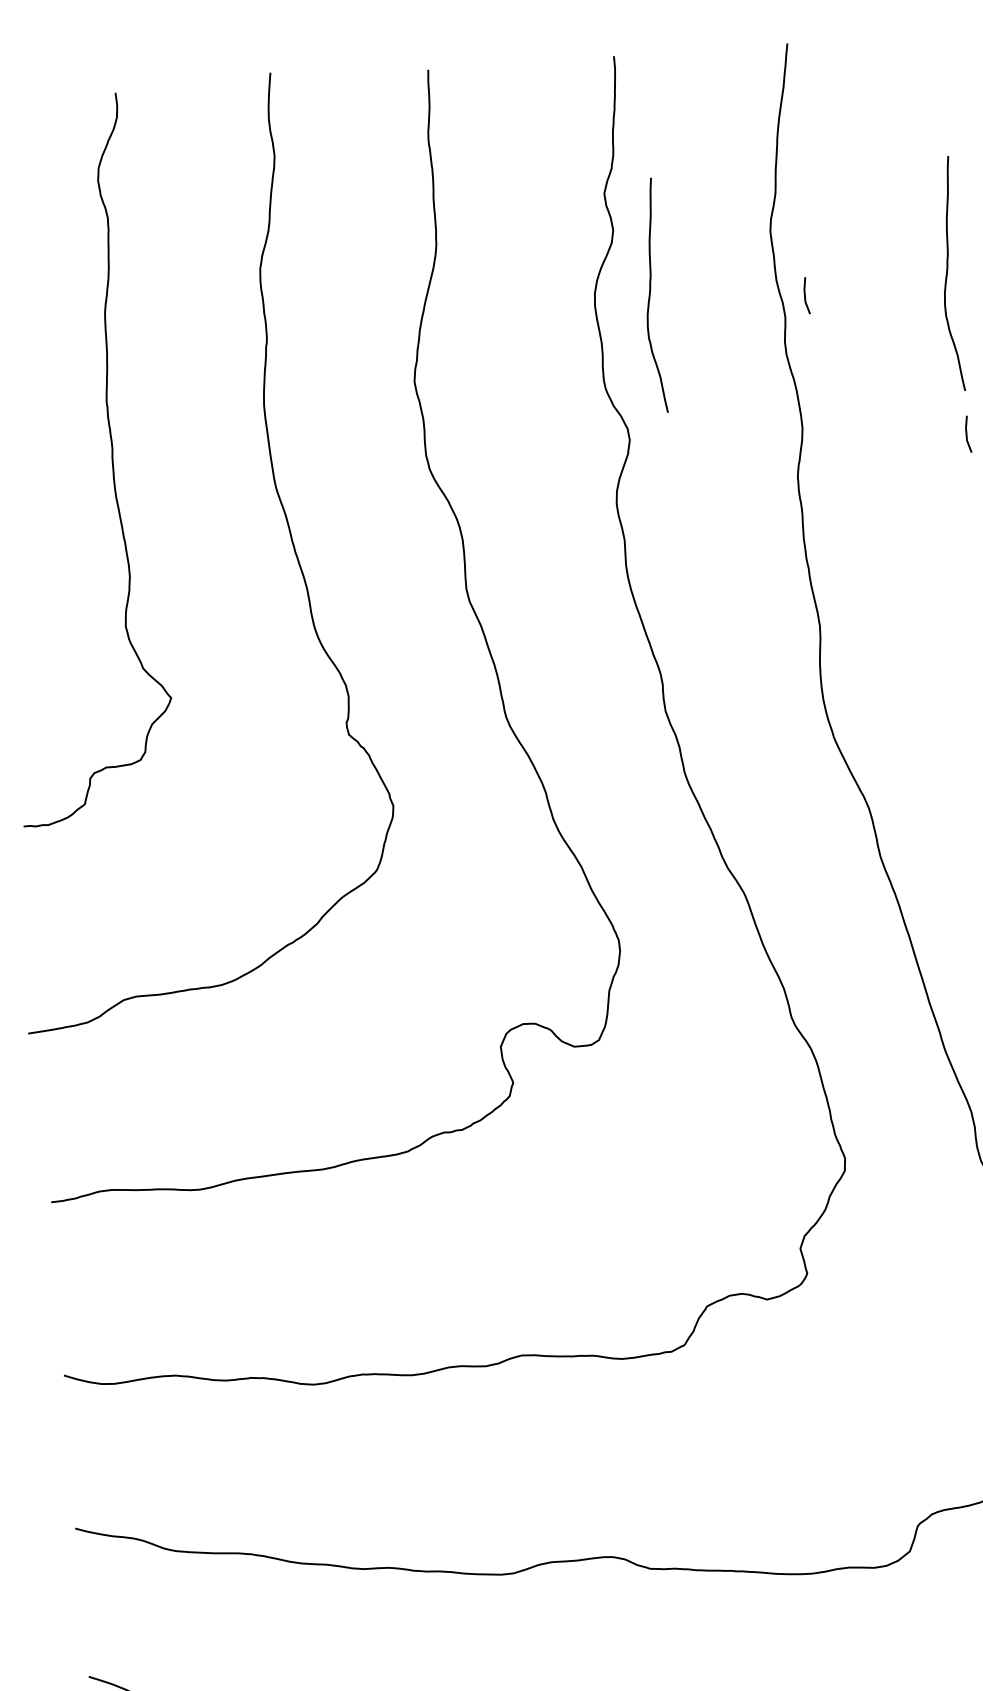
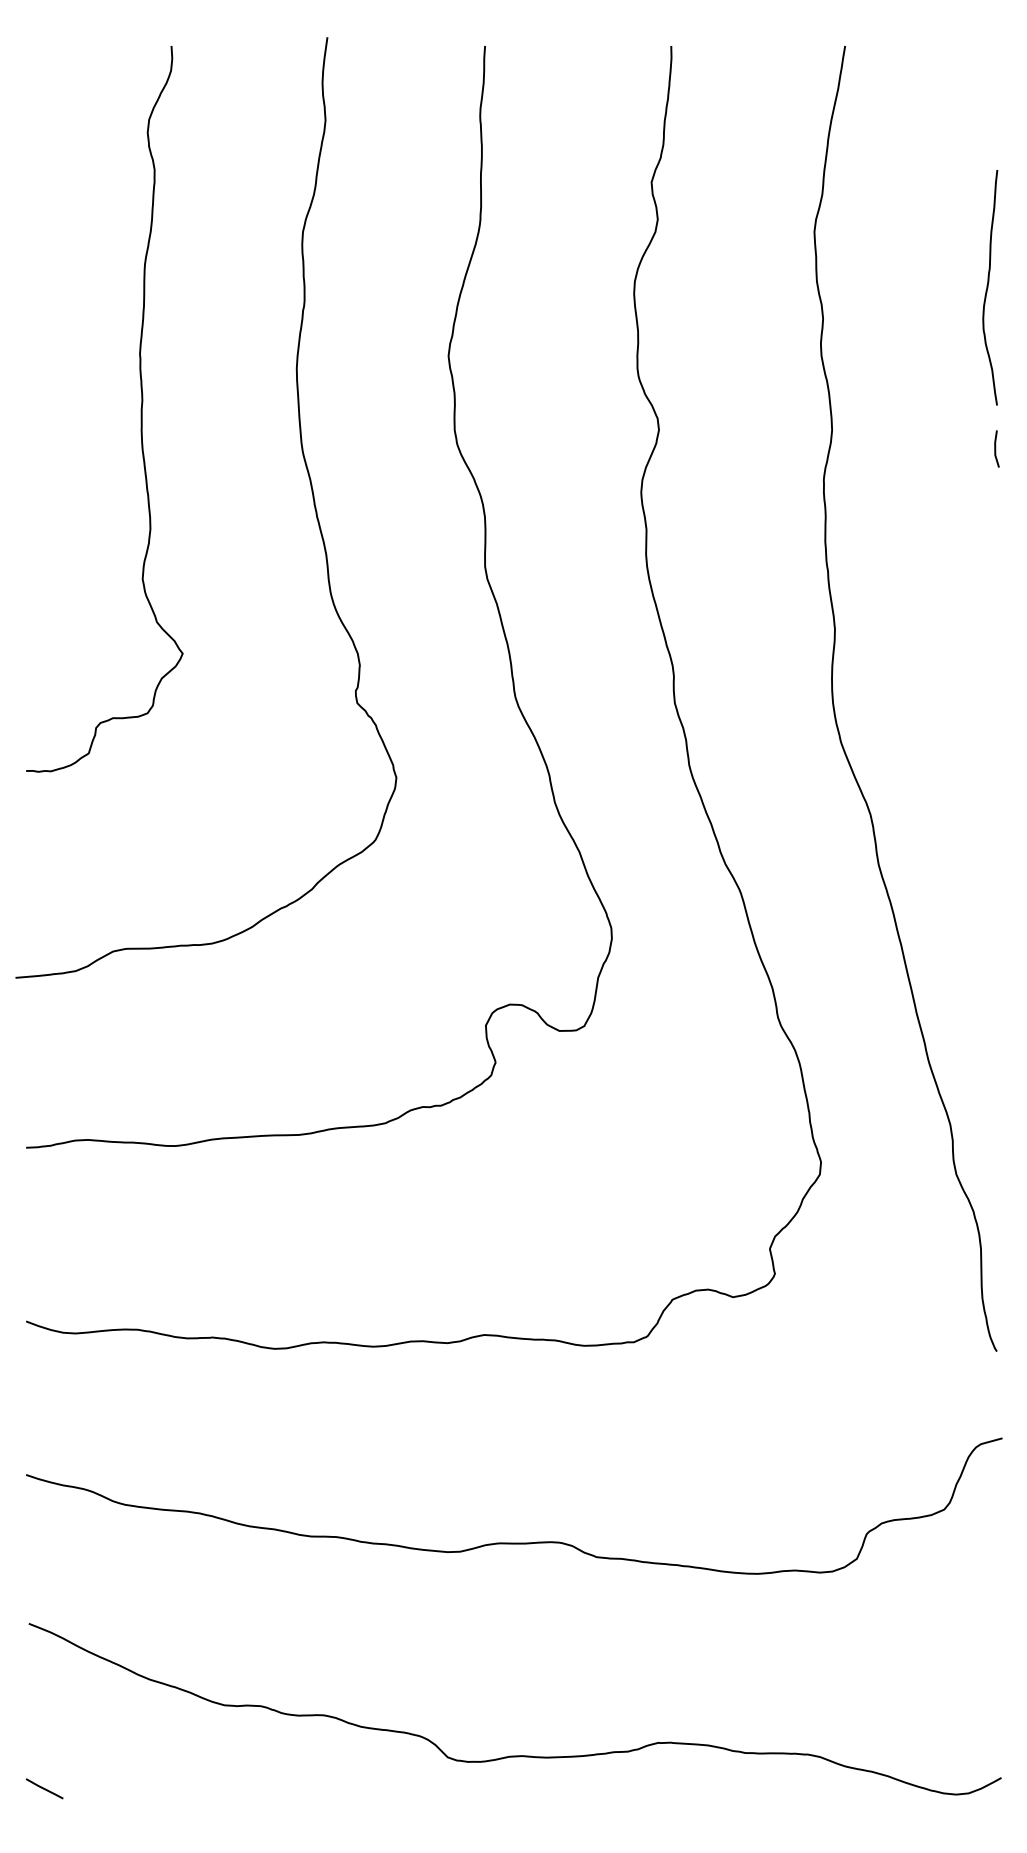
curve: (650, 295) -> (690, 287), removed
line: (806, 295) -> (845, 298), removed

